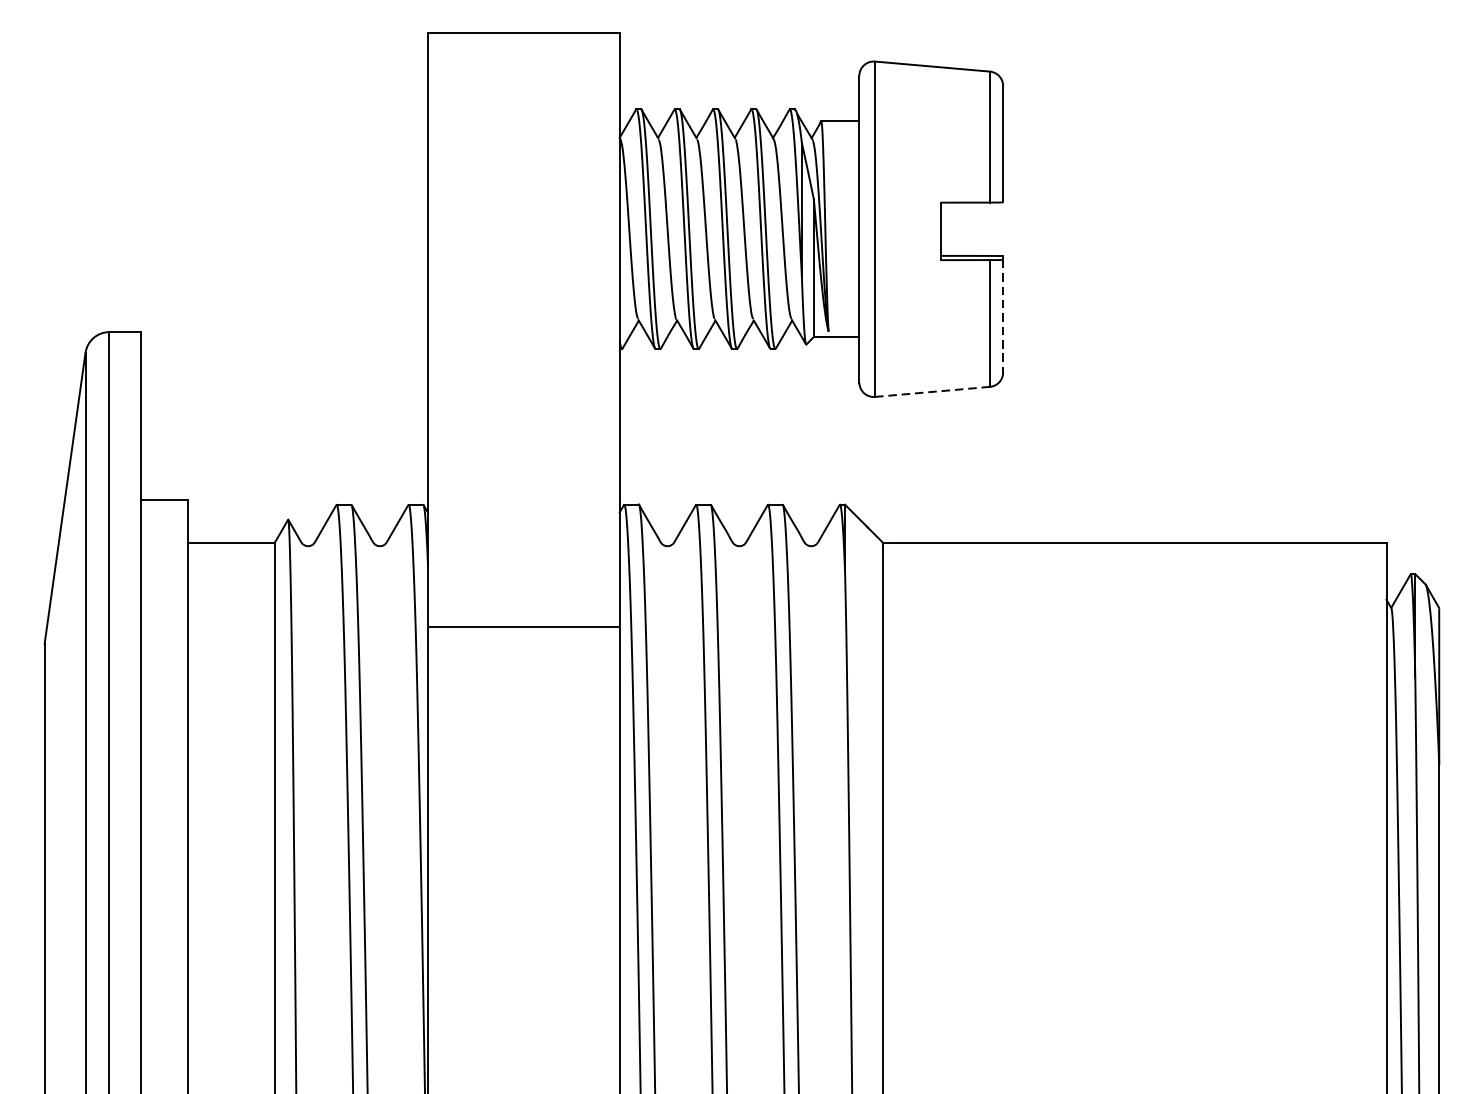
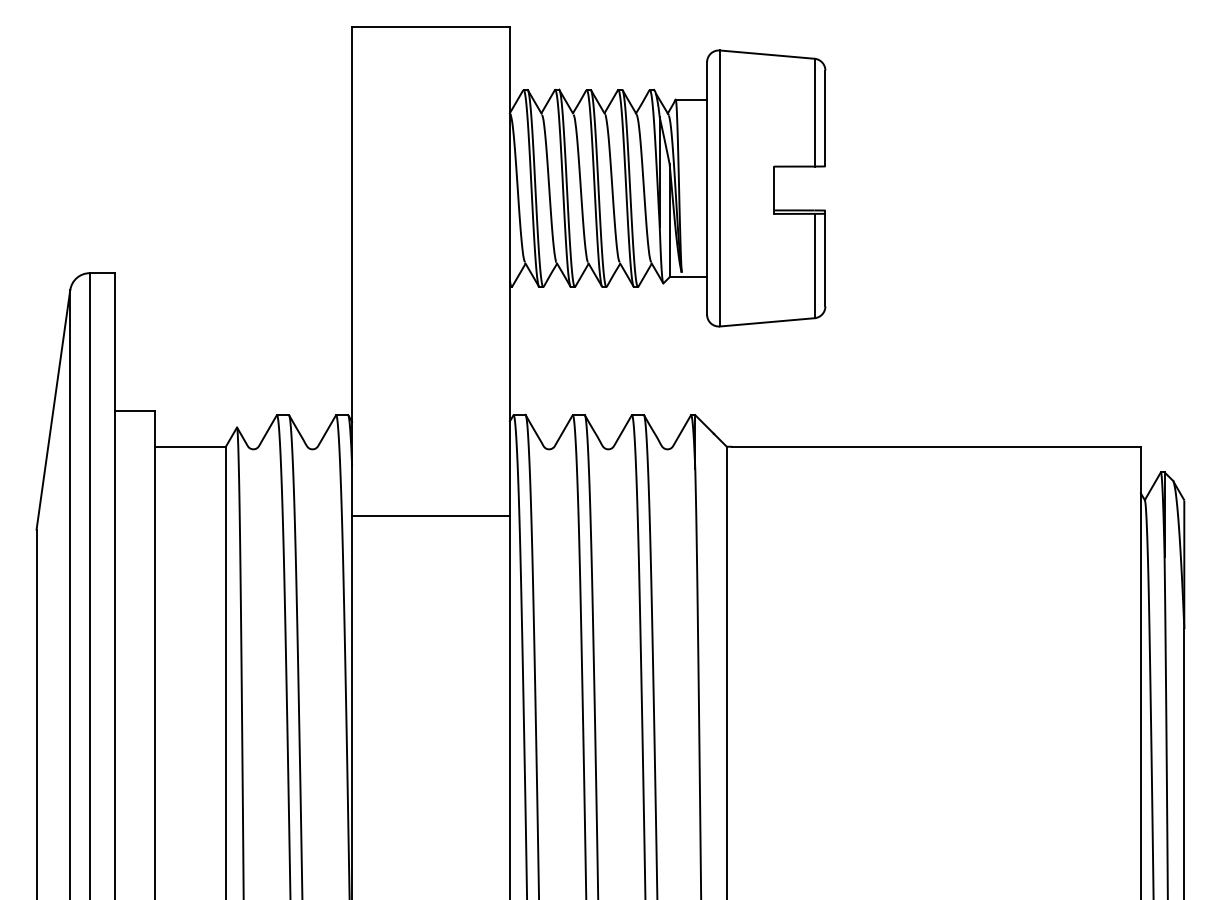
line: (1003, 316) -> (825, 260), dashed -> solid
line: (932, 392) -> (767, 322), dashed -> solid

